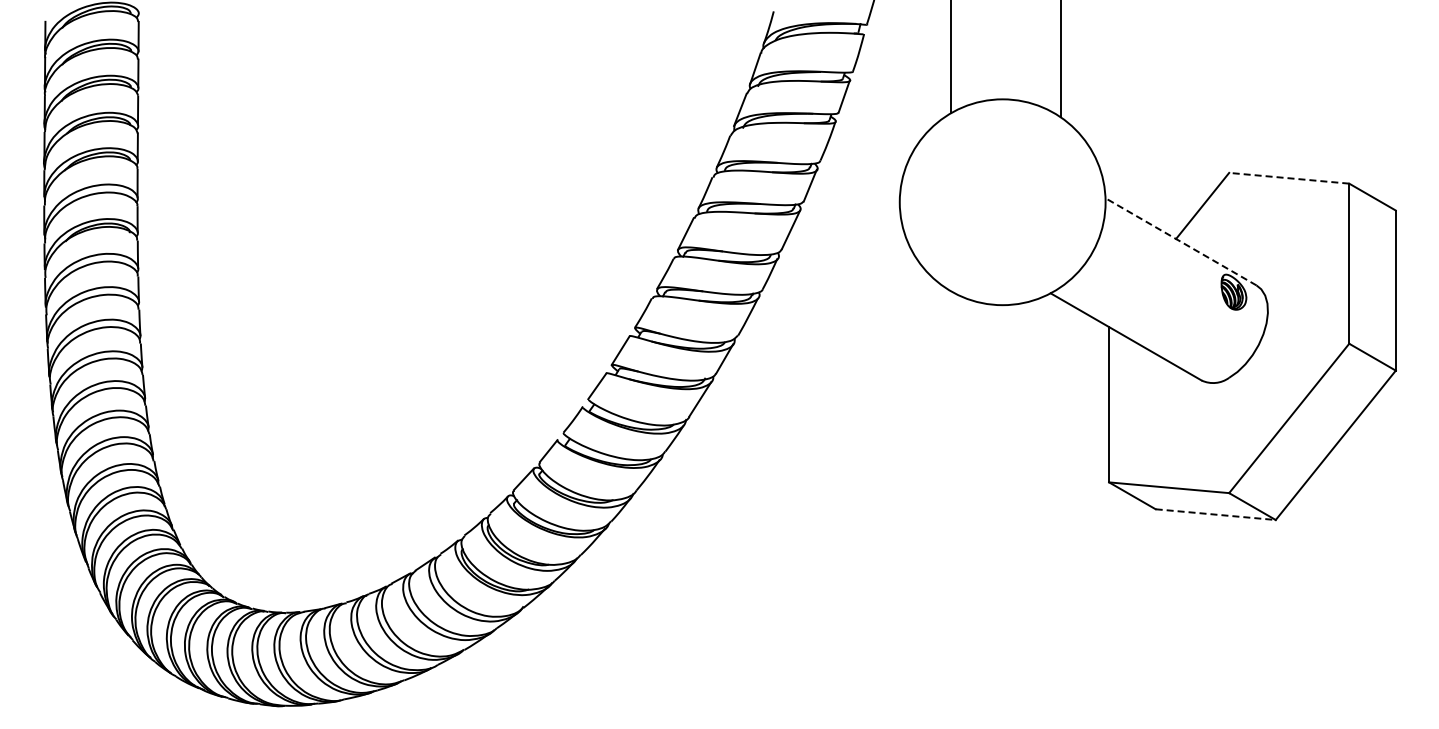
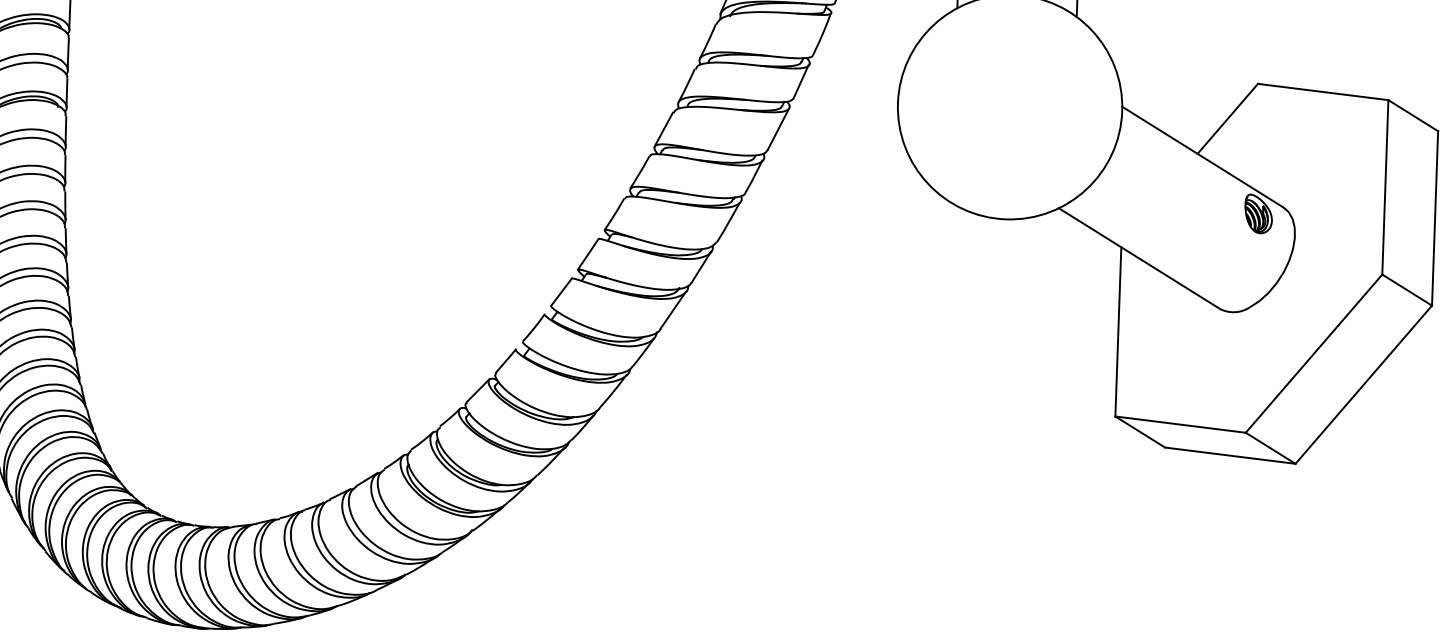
line: (1288, 178) -> (1322, 92), dashed -> solid
line: (1180, 241) -> (1202, 156), dashed -> solid
line: (1216, 514) -> (1231, 455), dashed -> solid

